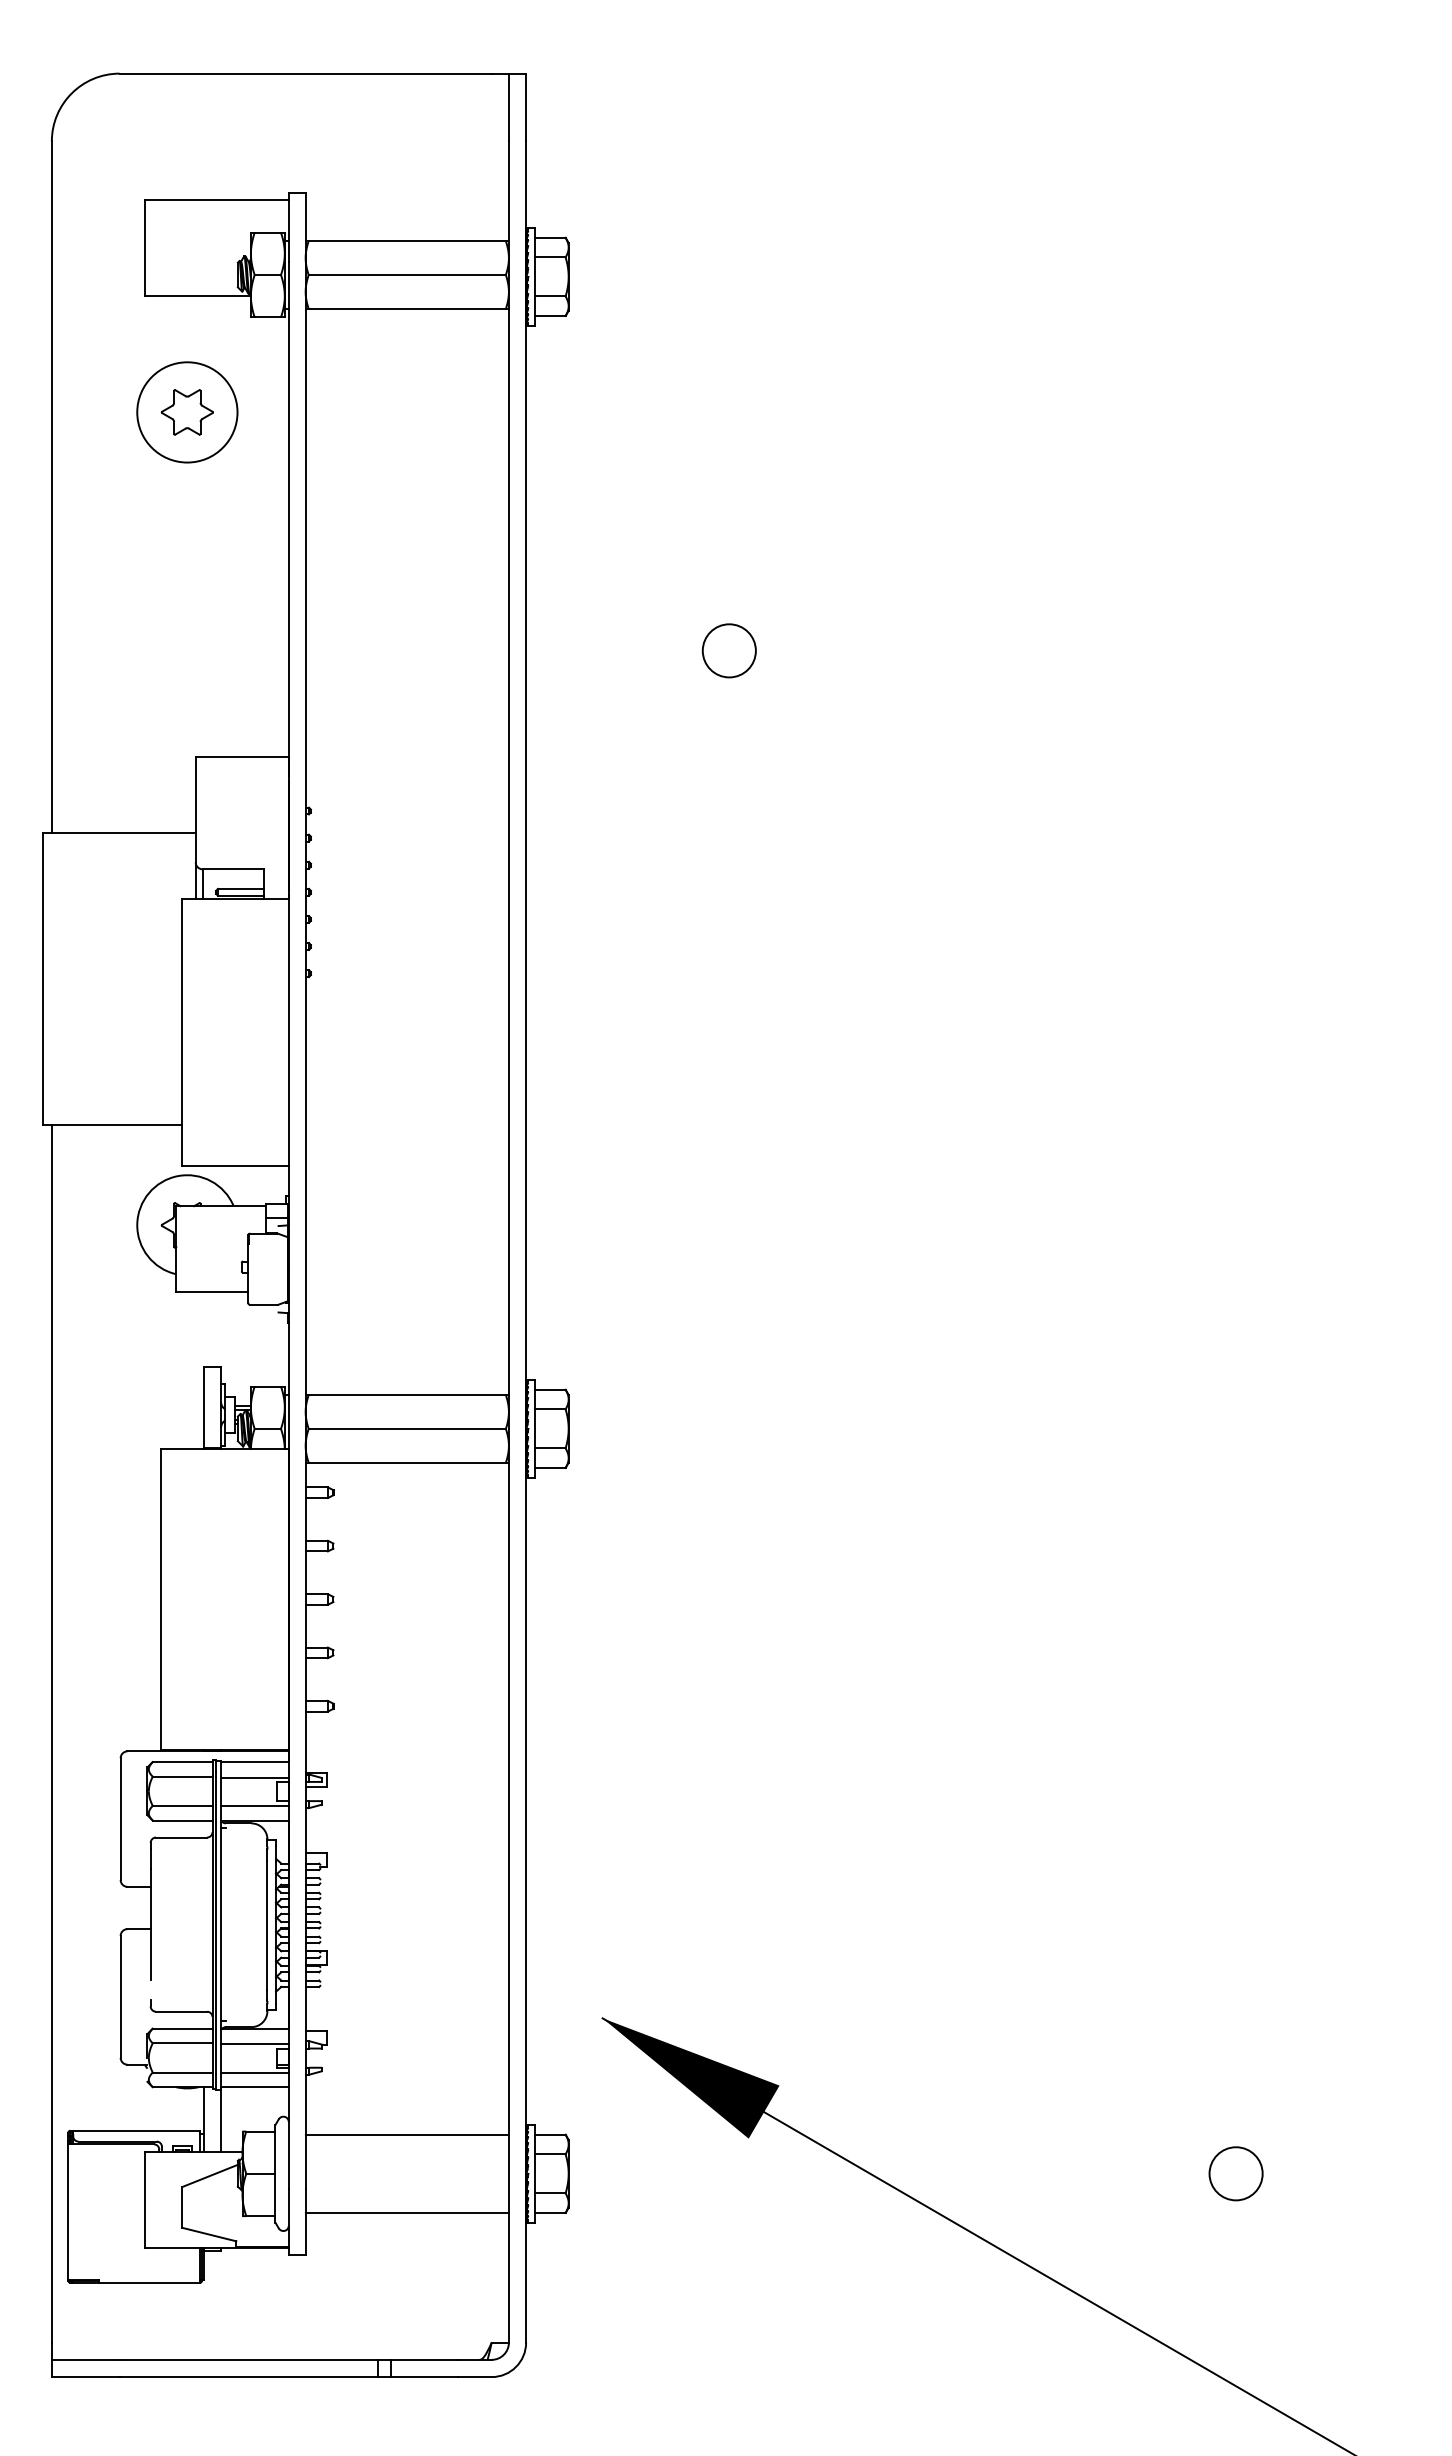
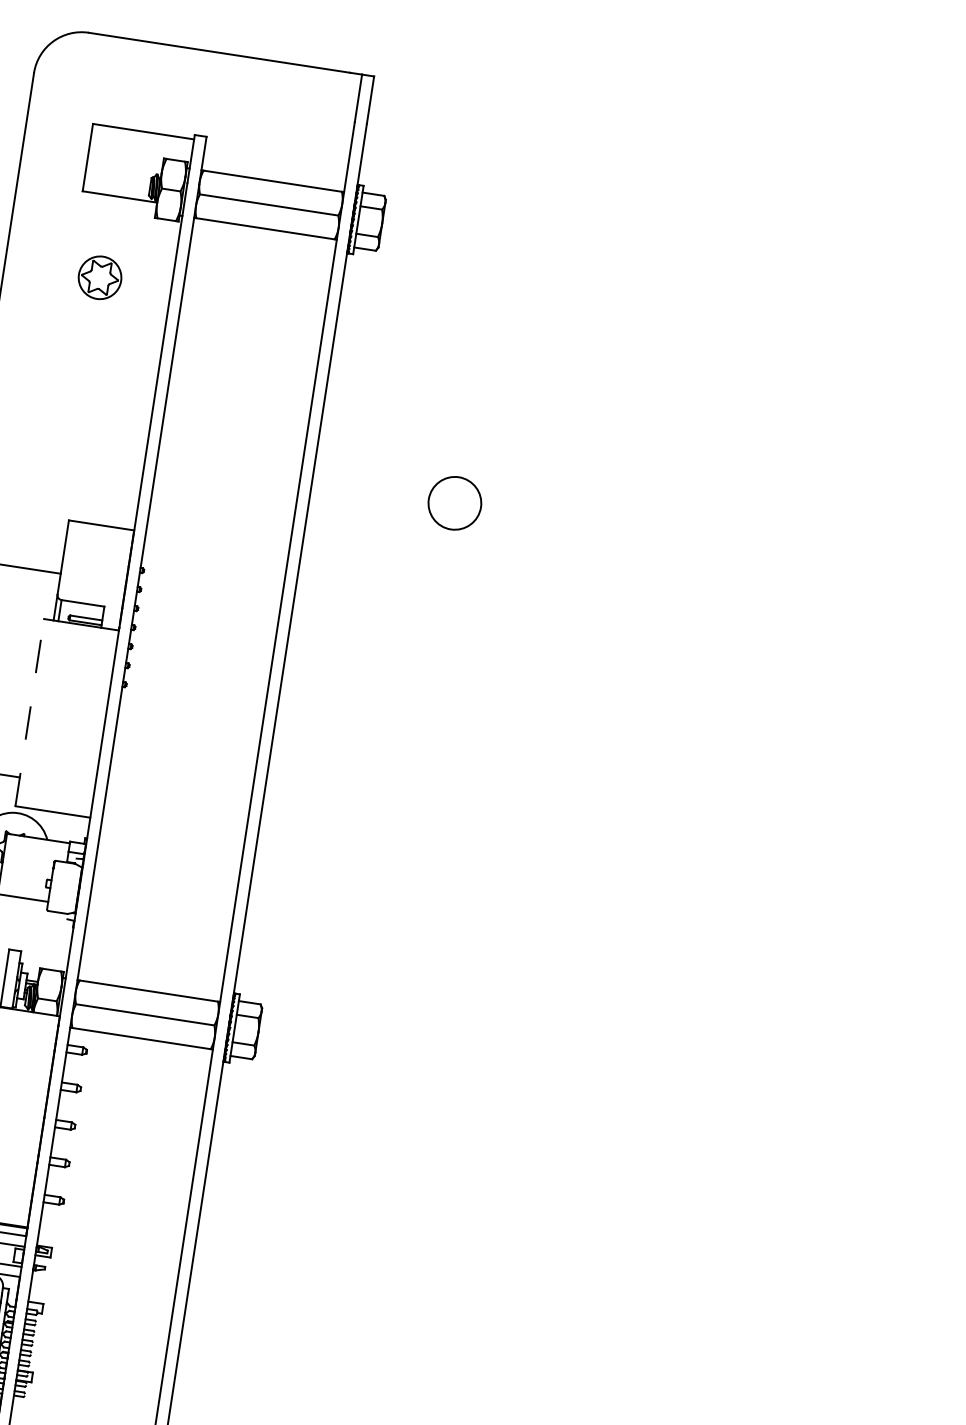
circle: (187, 412) -> (100, 277), size x0.6
circle: (728, 650) -> (454, 503), size x1.4
line: (182, 1032) -> (30, 712), solid -> dashed

